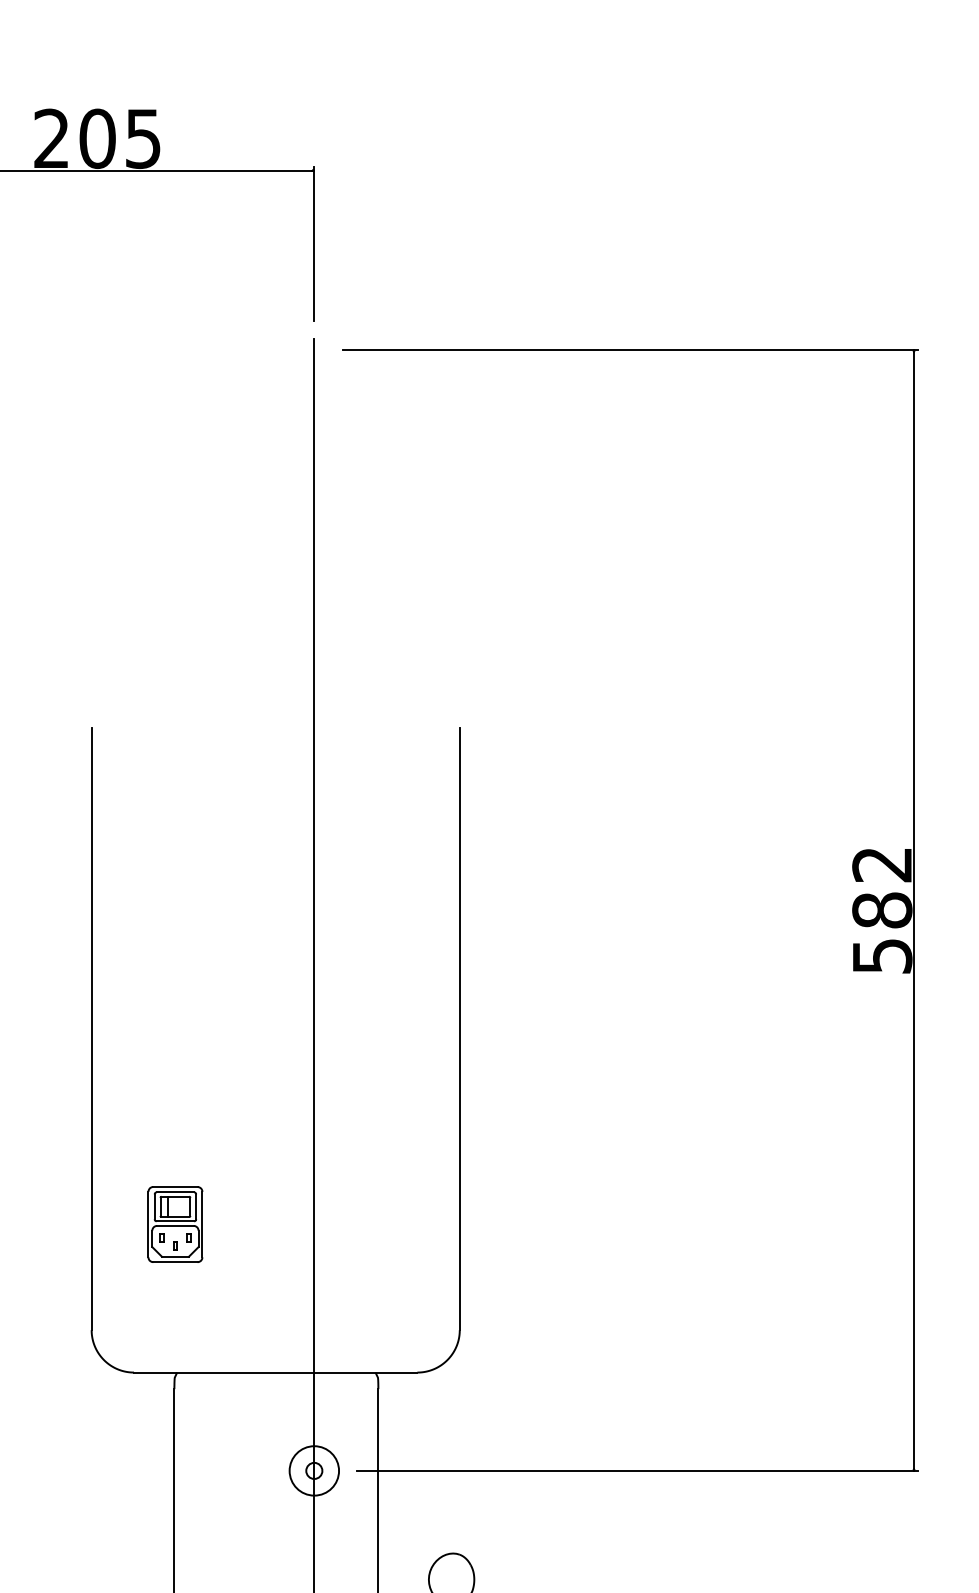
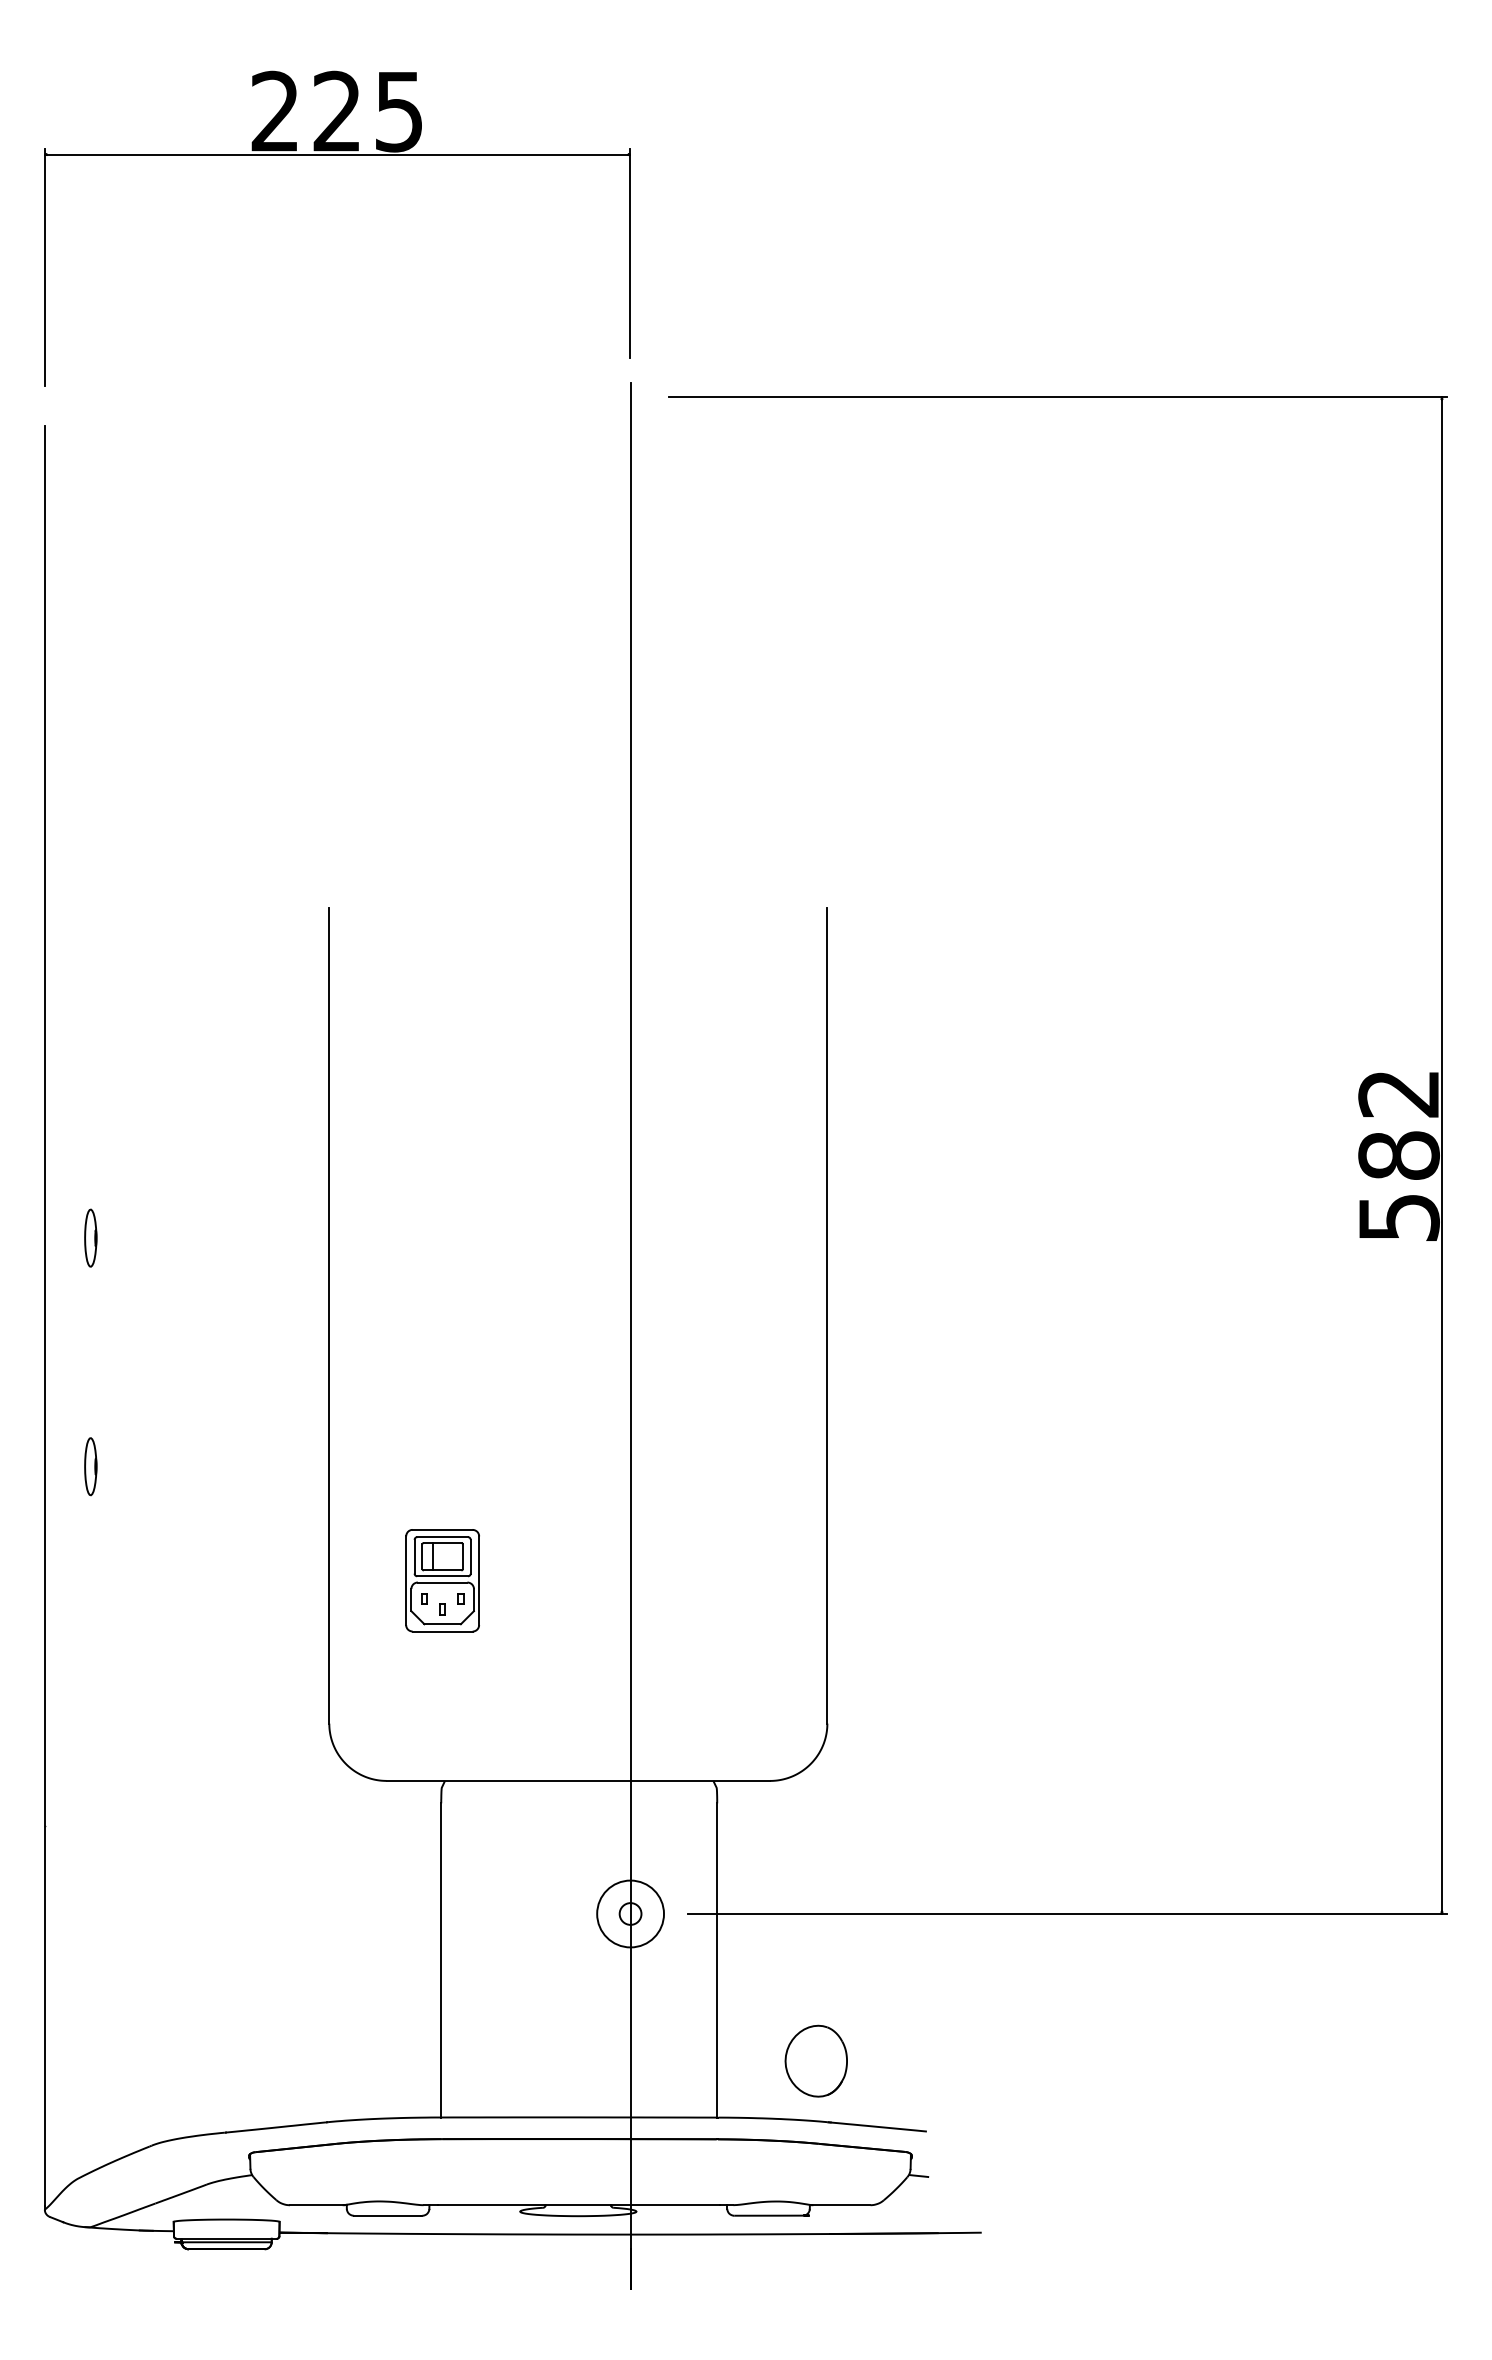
text: (97, 138) -> (337, 111), 205 -> 225

